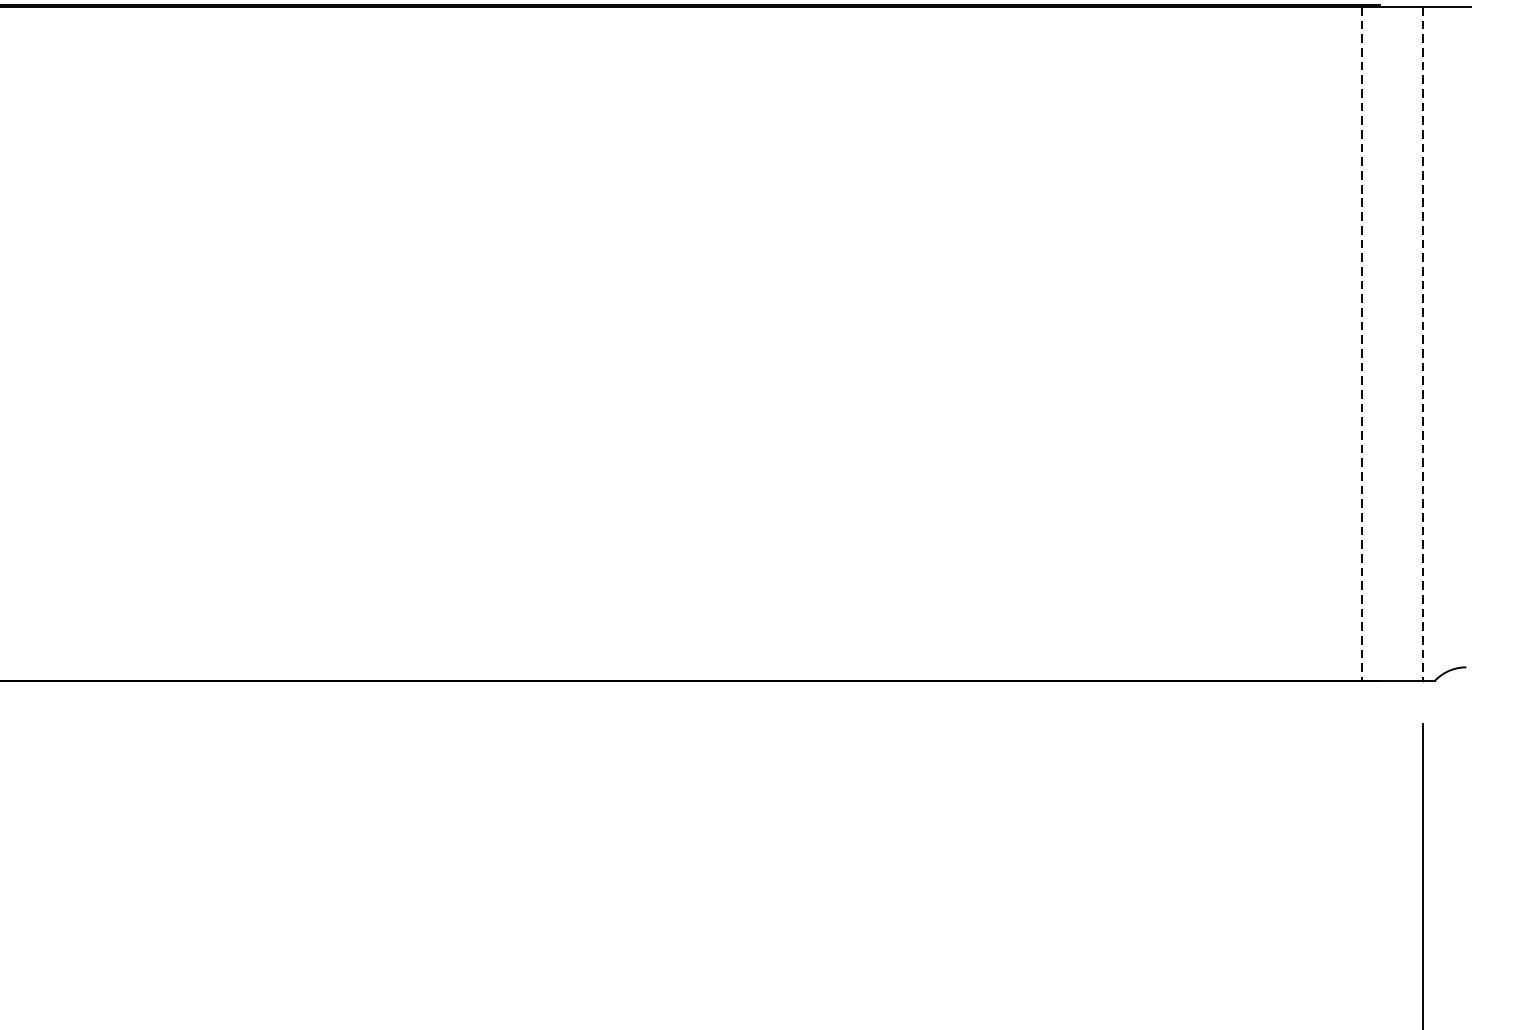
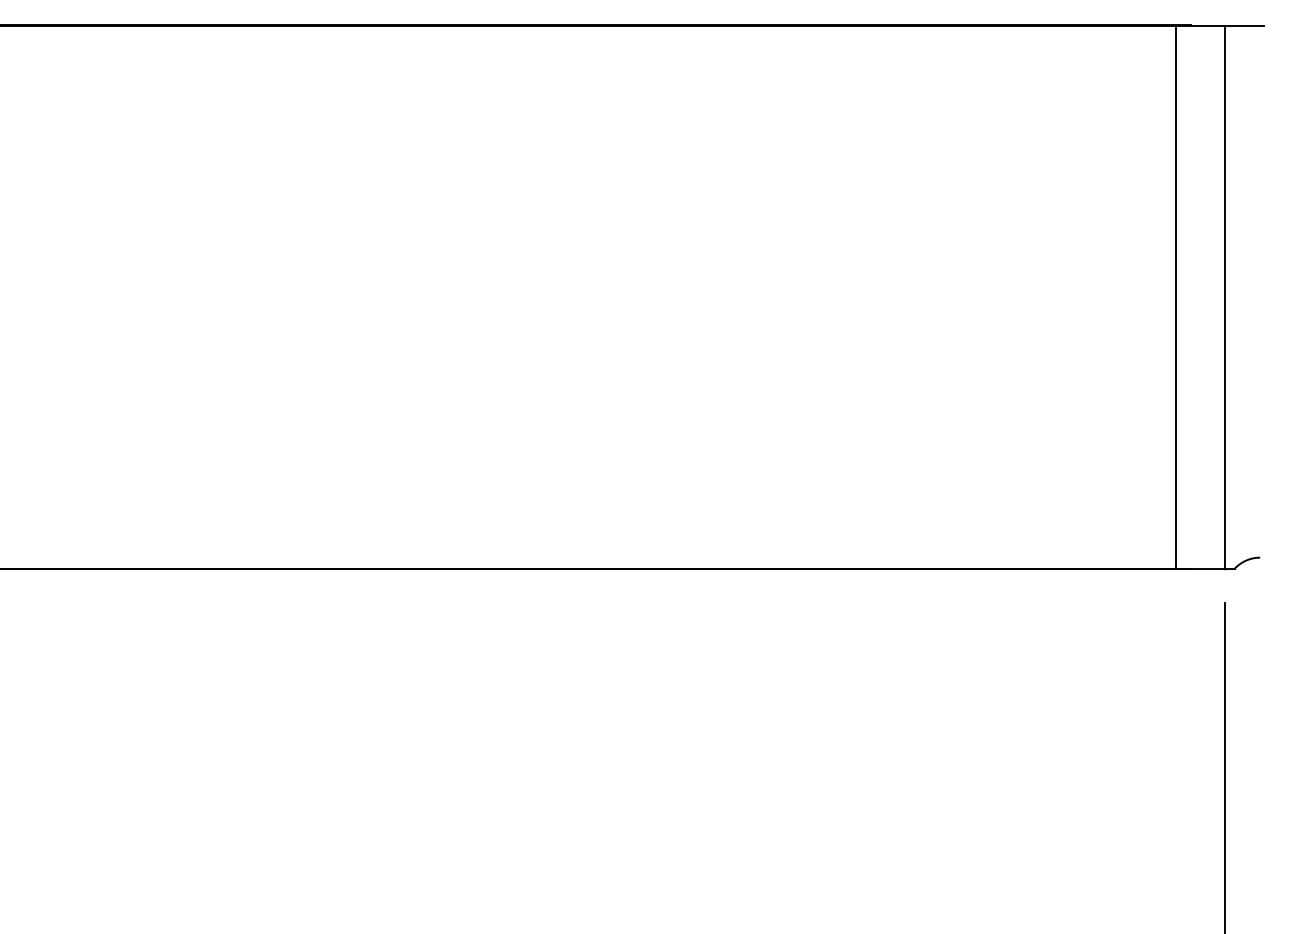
line: (1362, 345) -> (1176, 298), dashed -> solid
line: (1423, 345) -> (1225, 298), dashed -> solid

